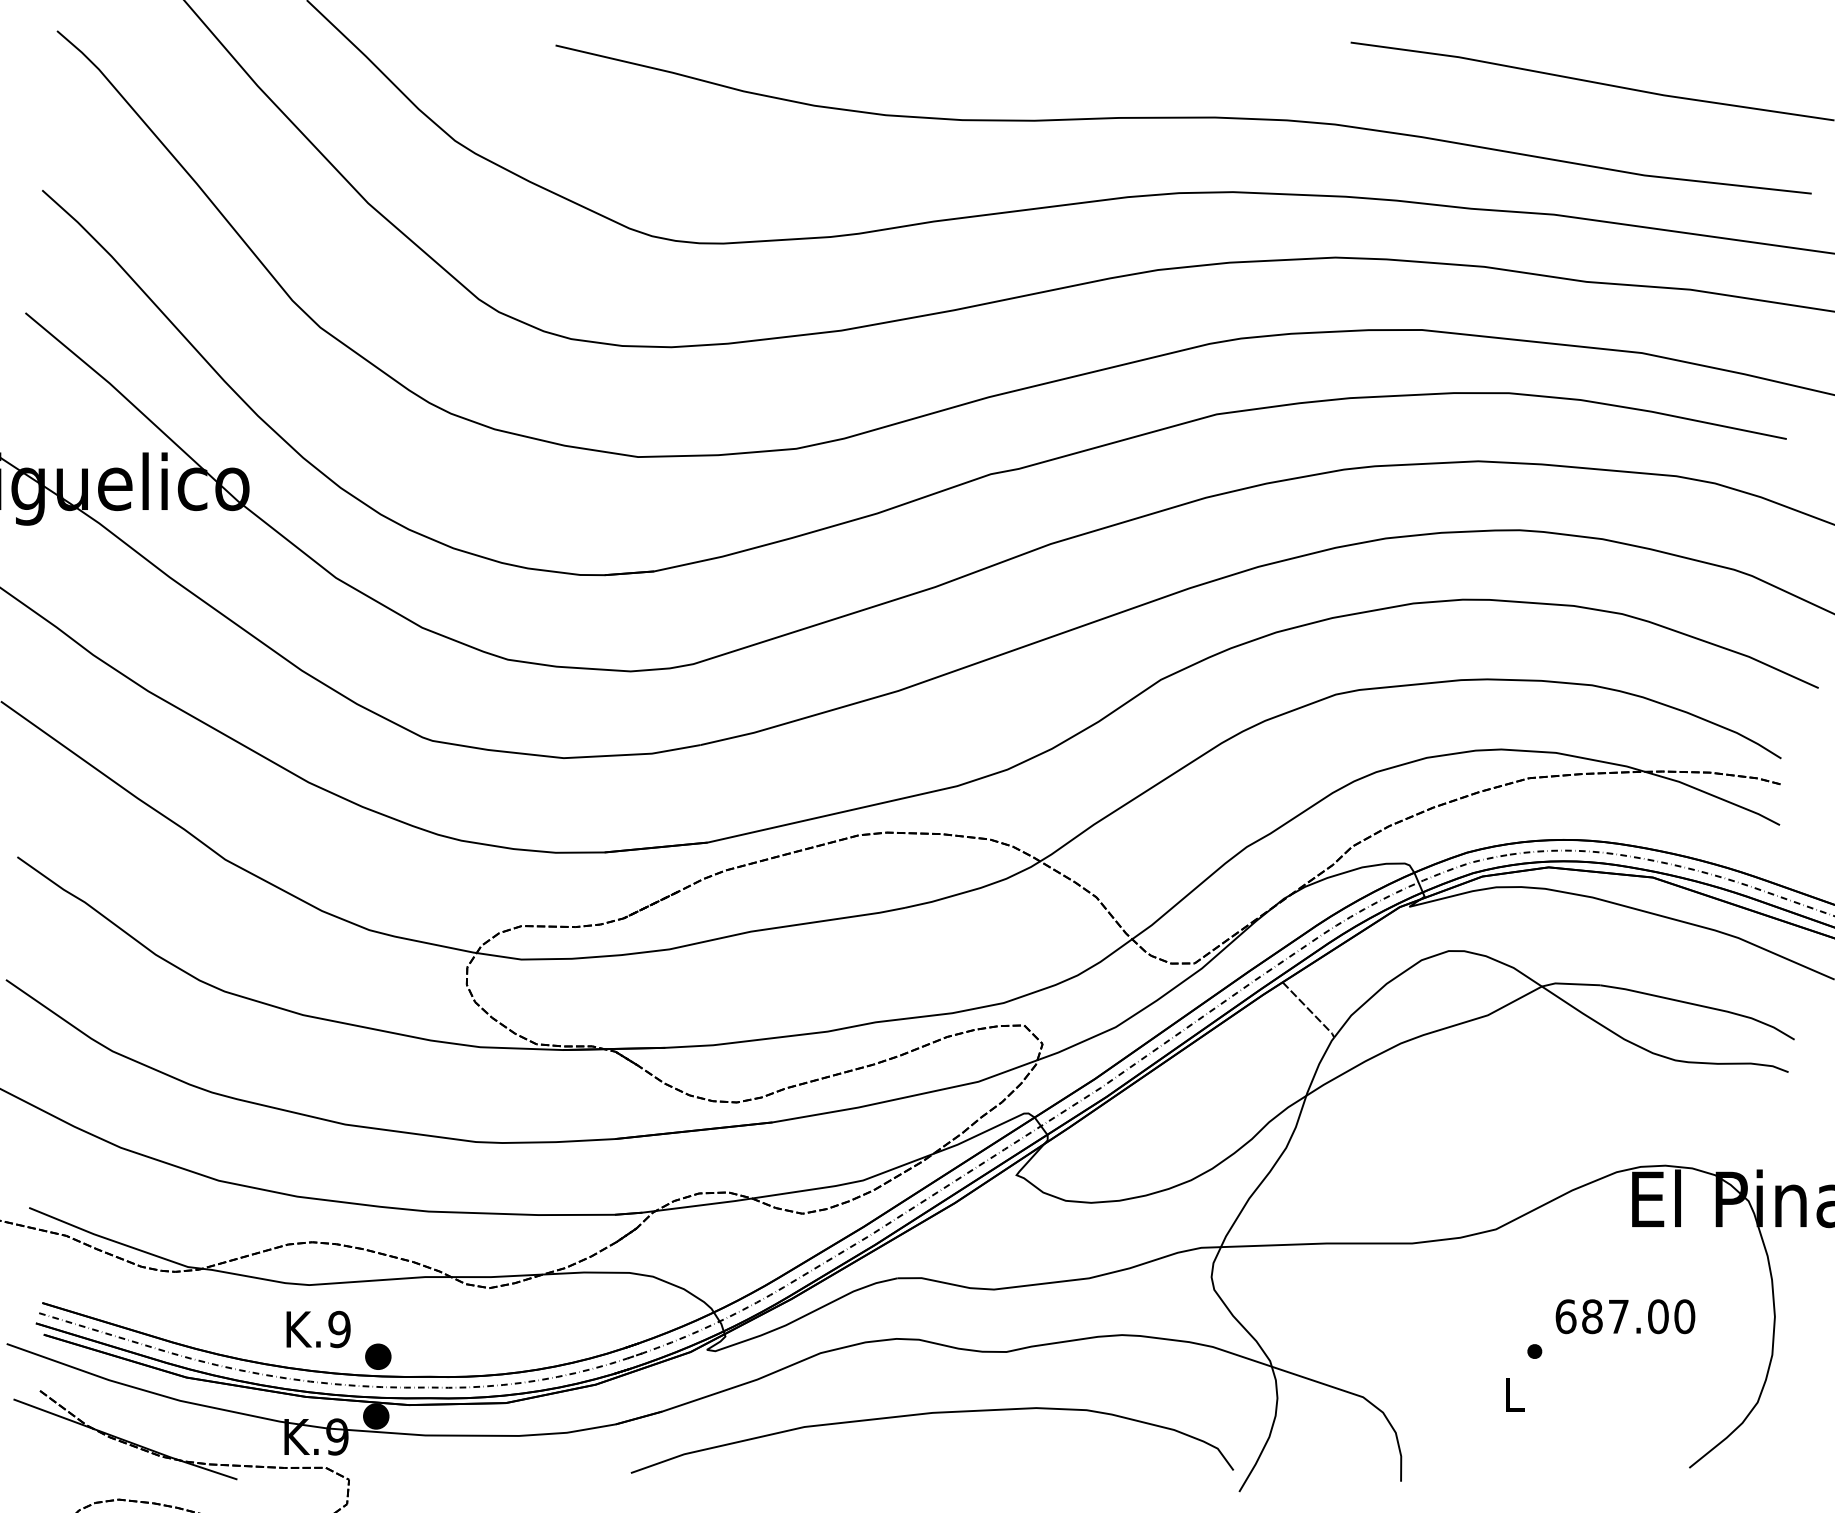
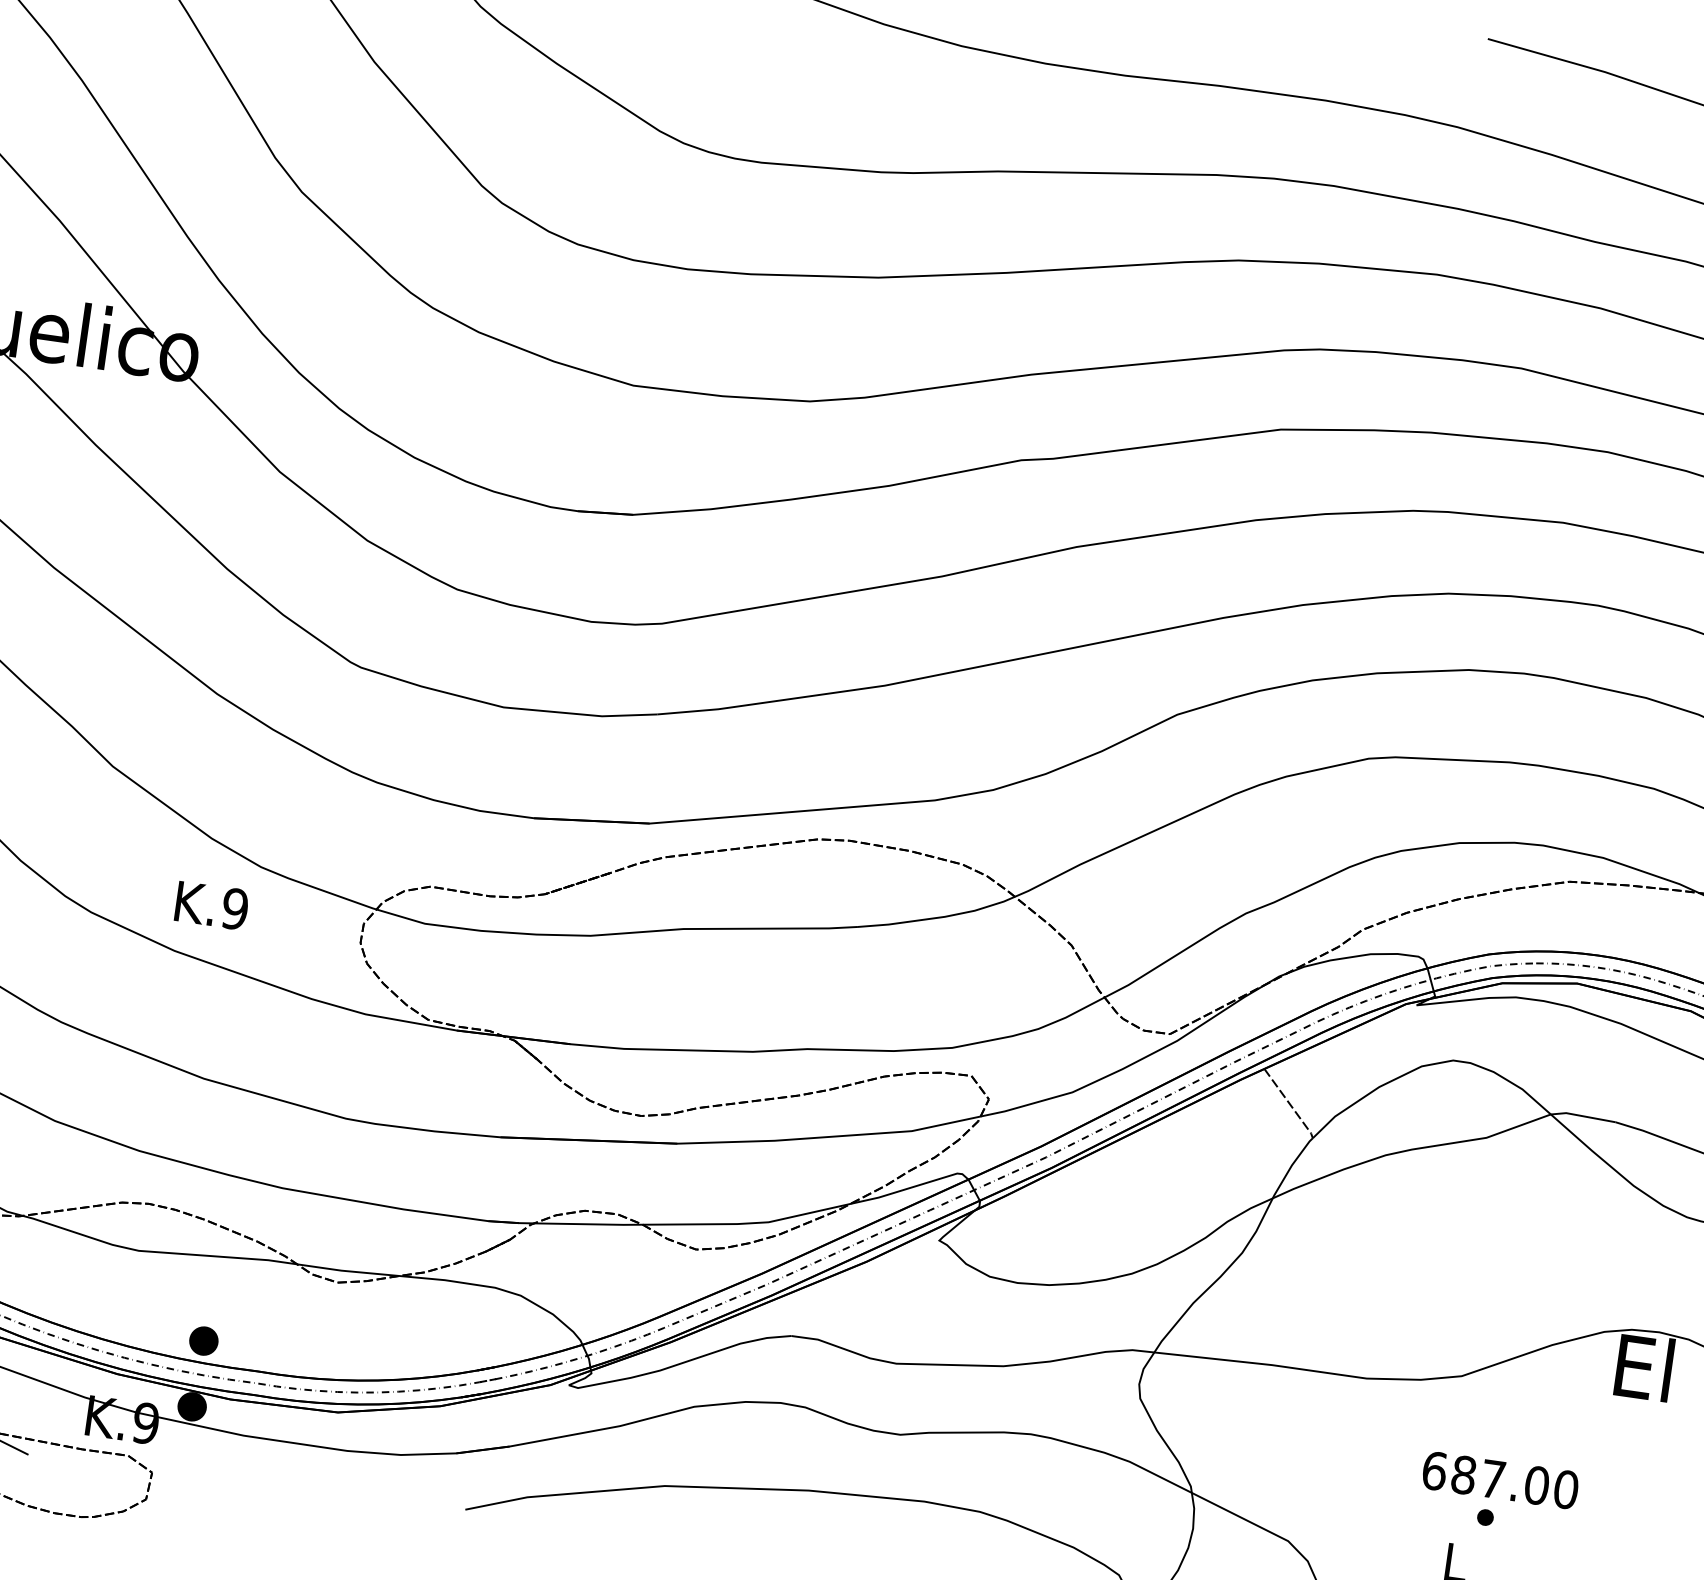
text: (1625, 1316) -> (1500, 1480), moved
text: (318, 1329) -> (211, 905), moved

